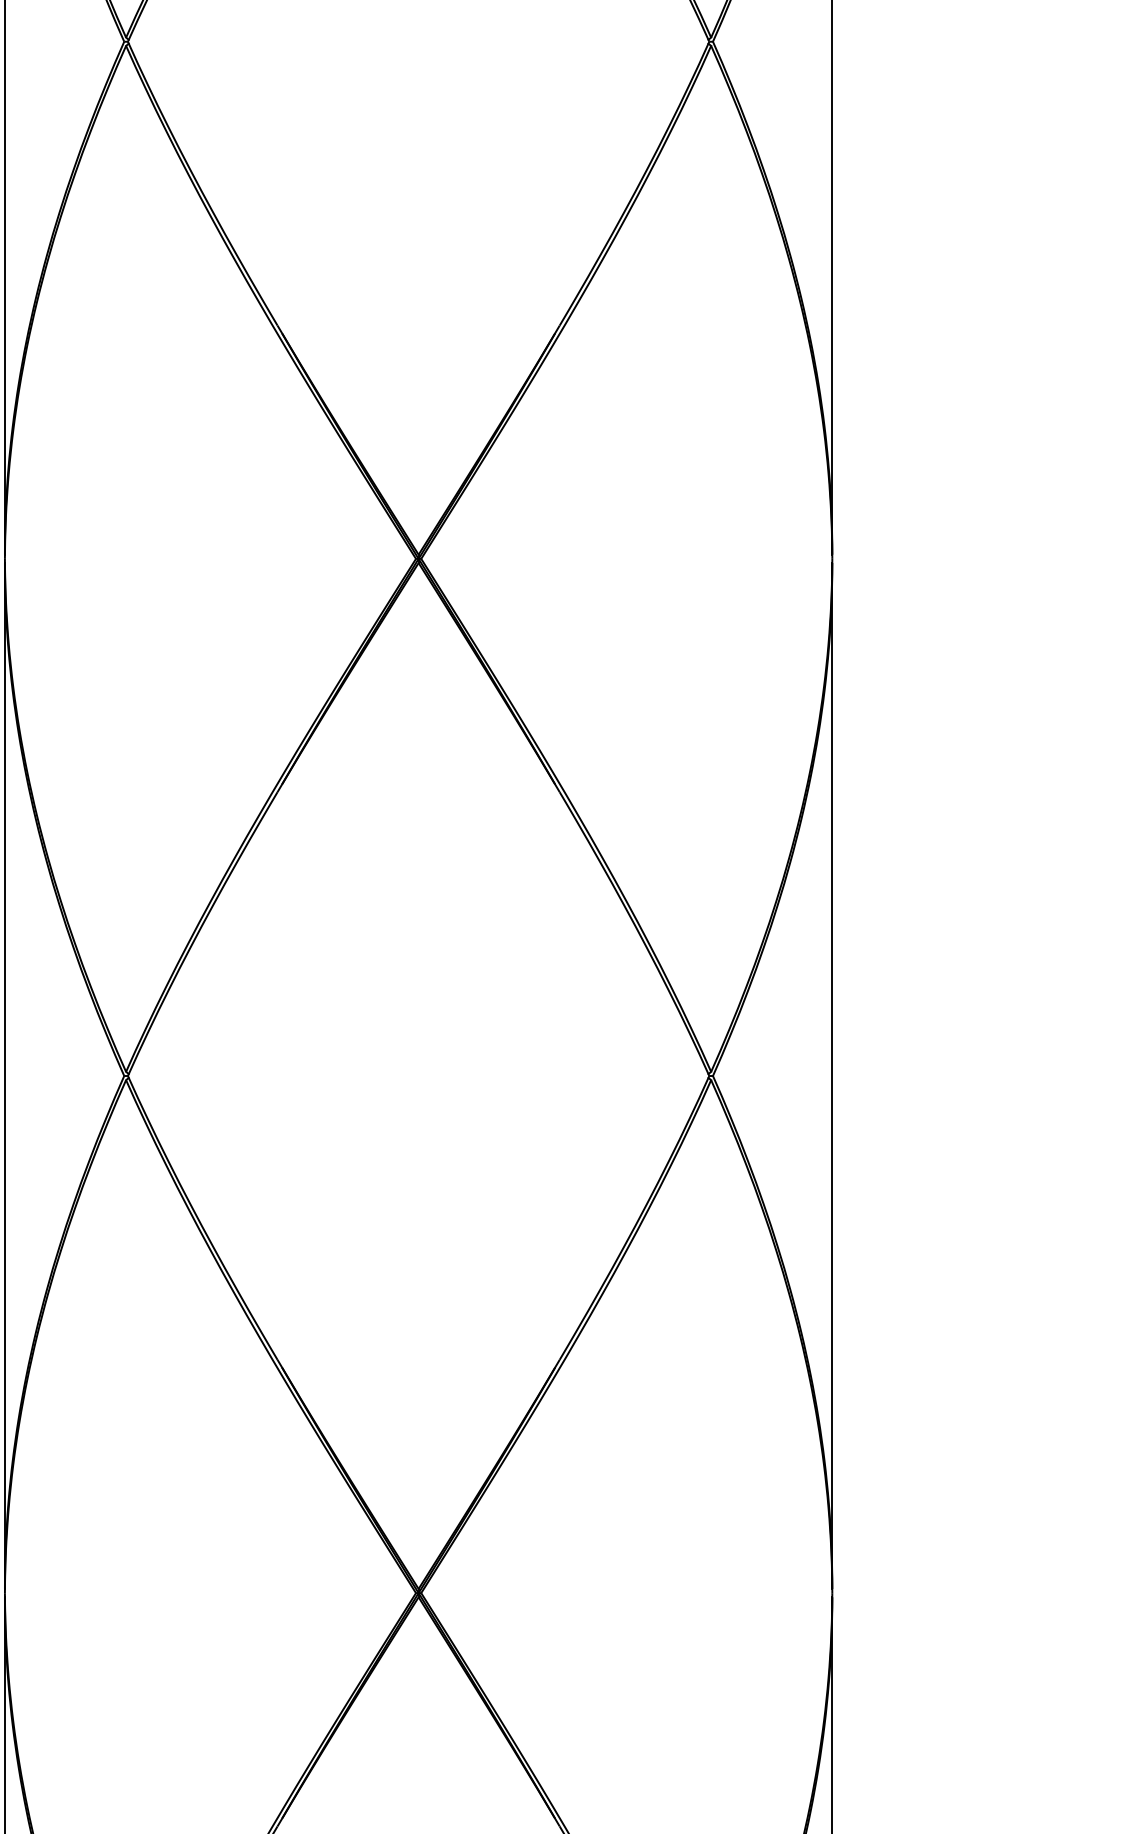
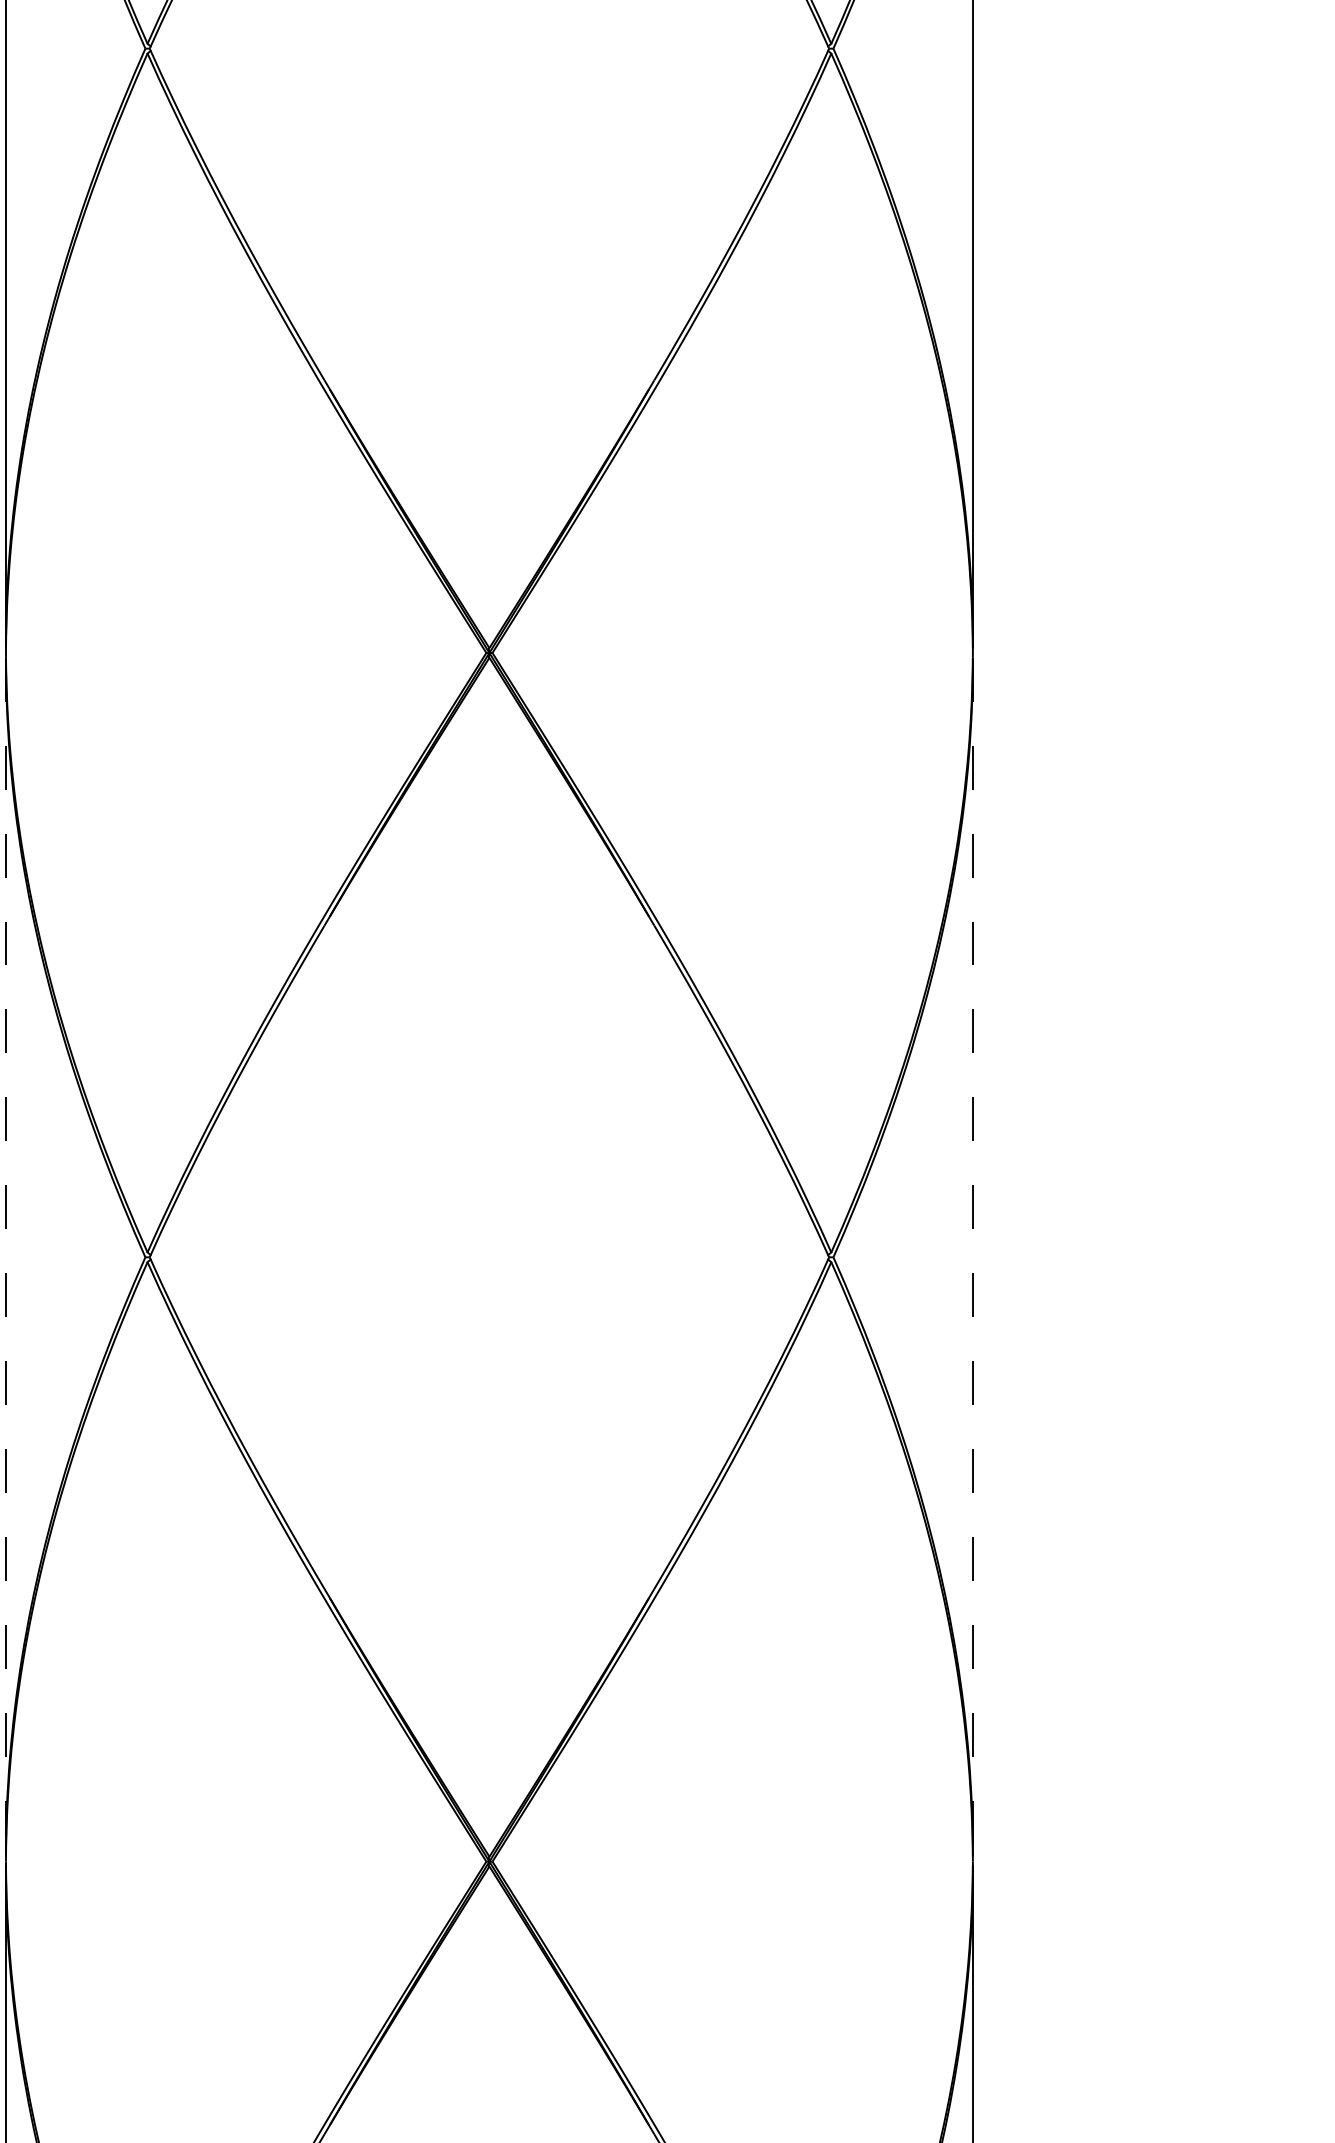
line: (4, 1076) -> (5, 1257), solid -> dashed
line: (831, 1076) -> (972, 1257), solid -> dashed

